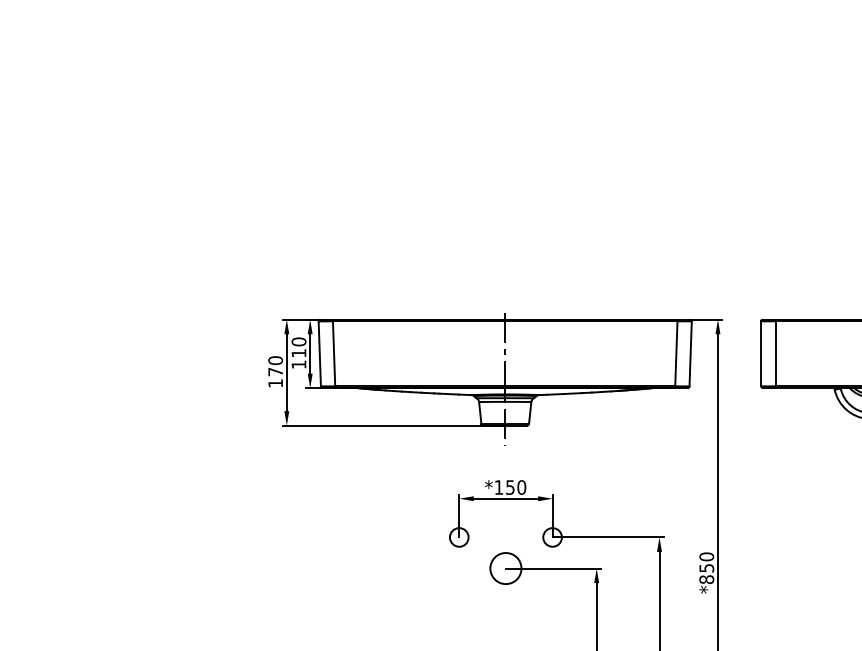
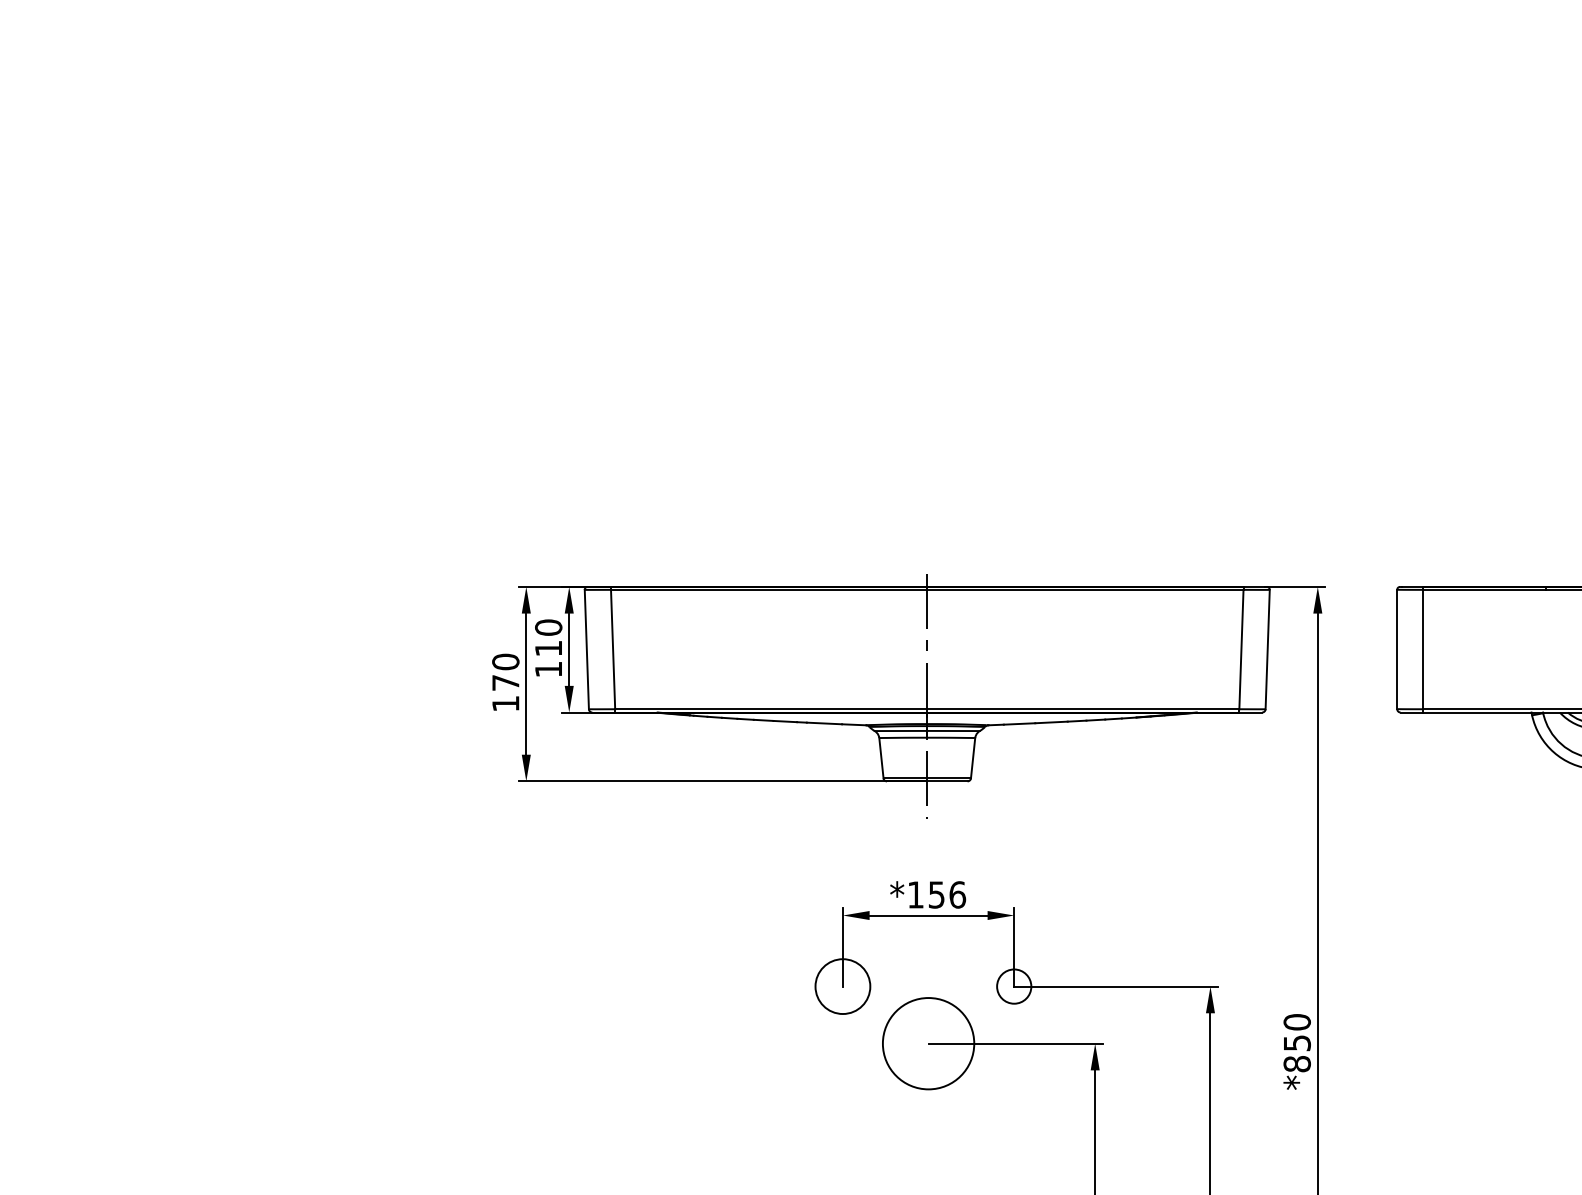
text: (521, 487) -> (957, 894), *150 -> *156
circle: (458, 537) -> (841, 986), size x1.6
circle: (505, 568) -> (927, 1043), size x1.6

